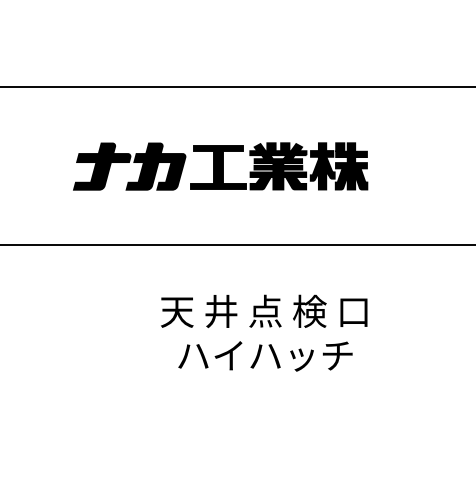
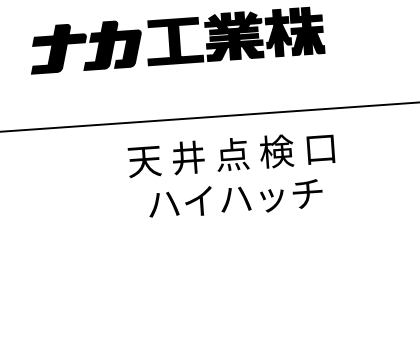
text: (264, 332) -> (233, 175), moved

